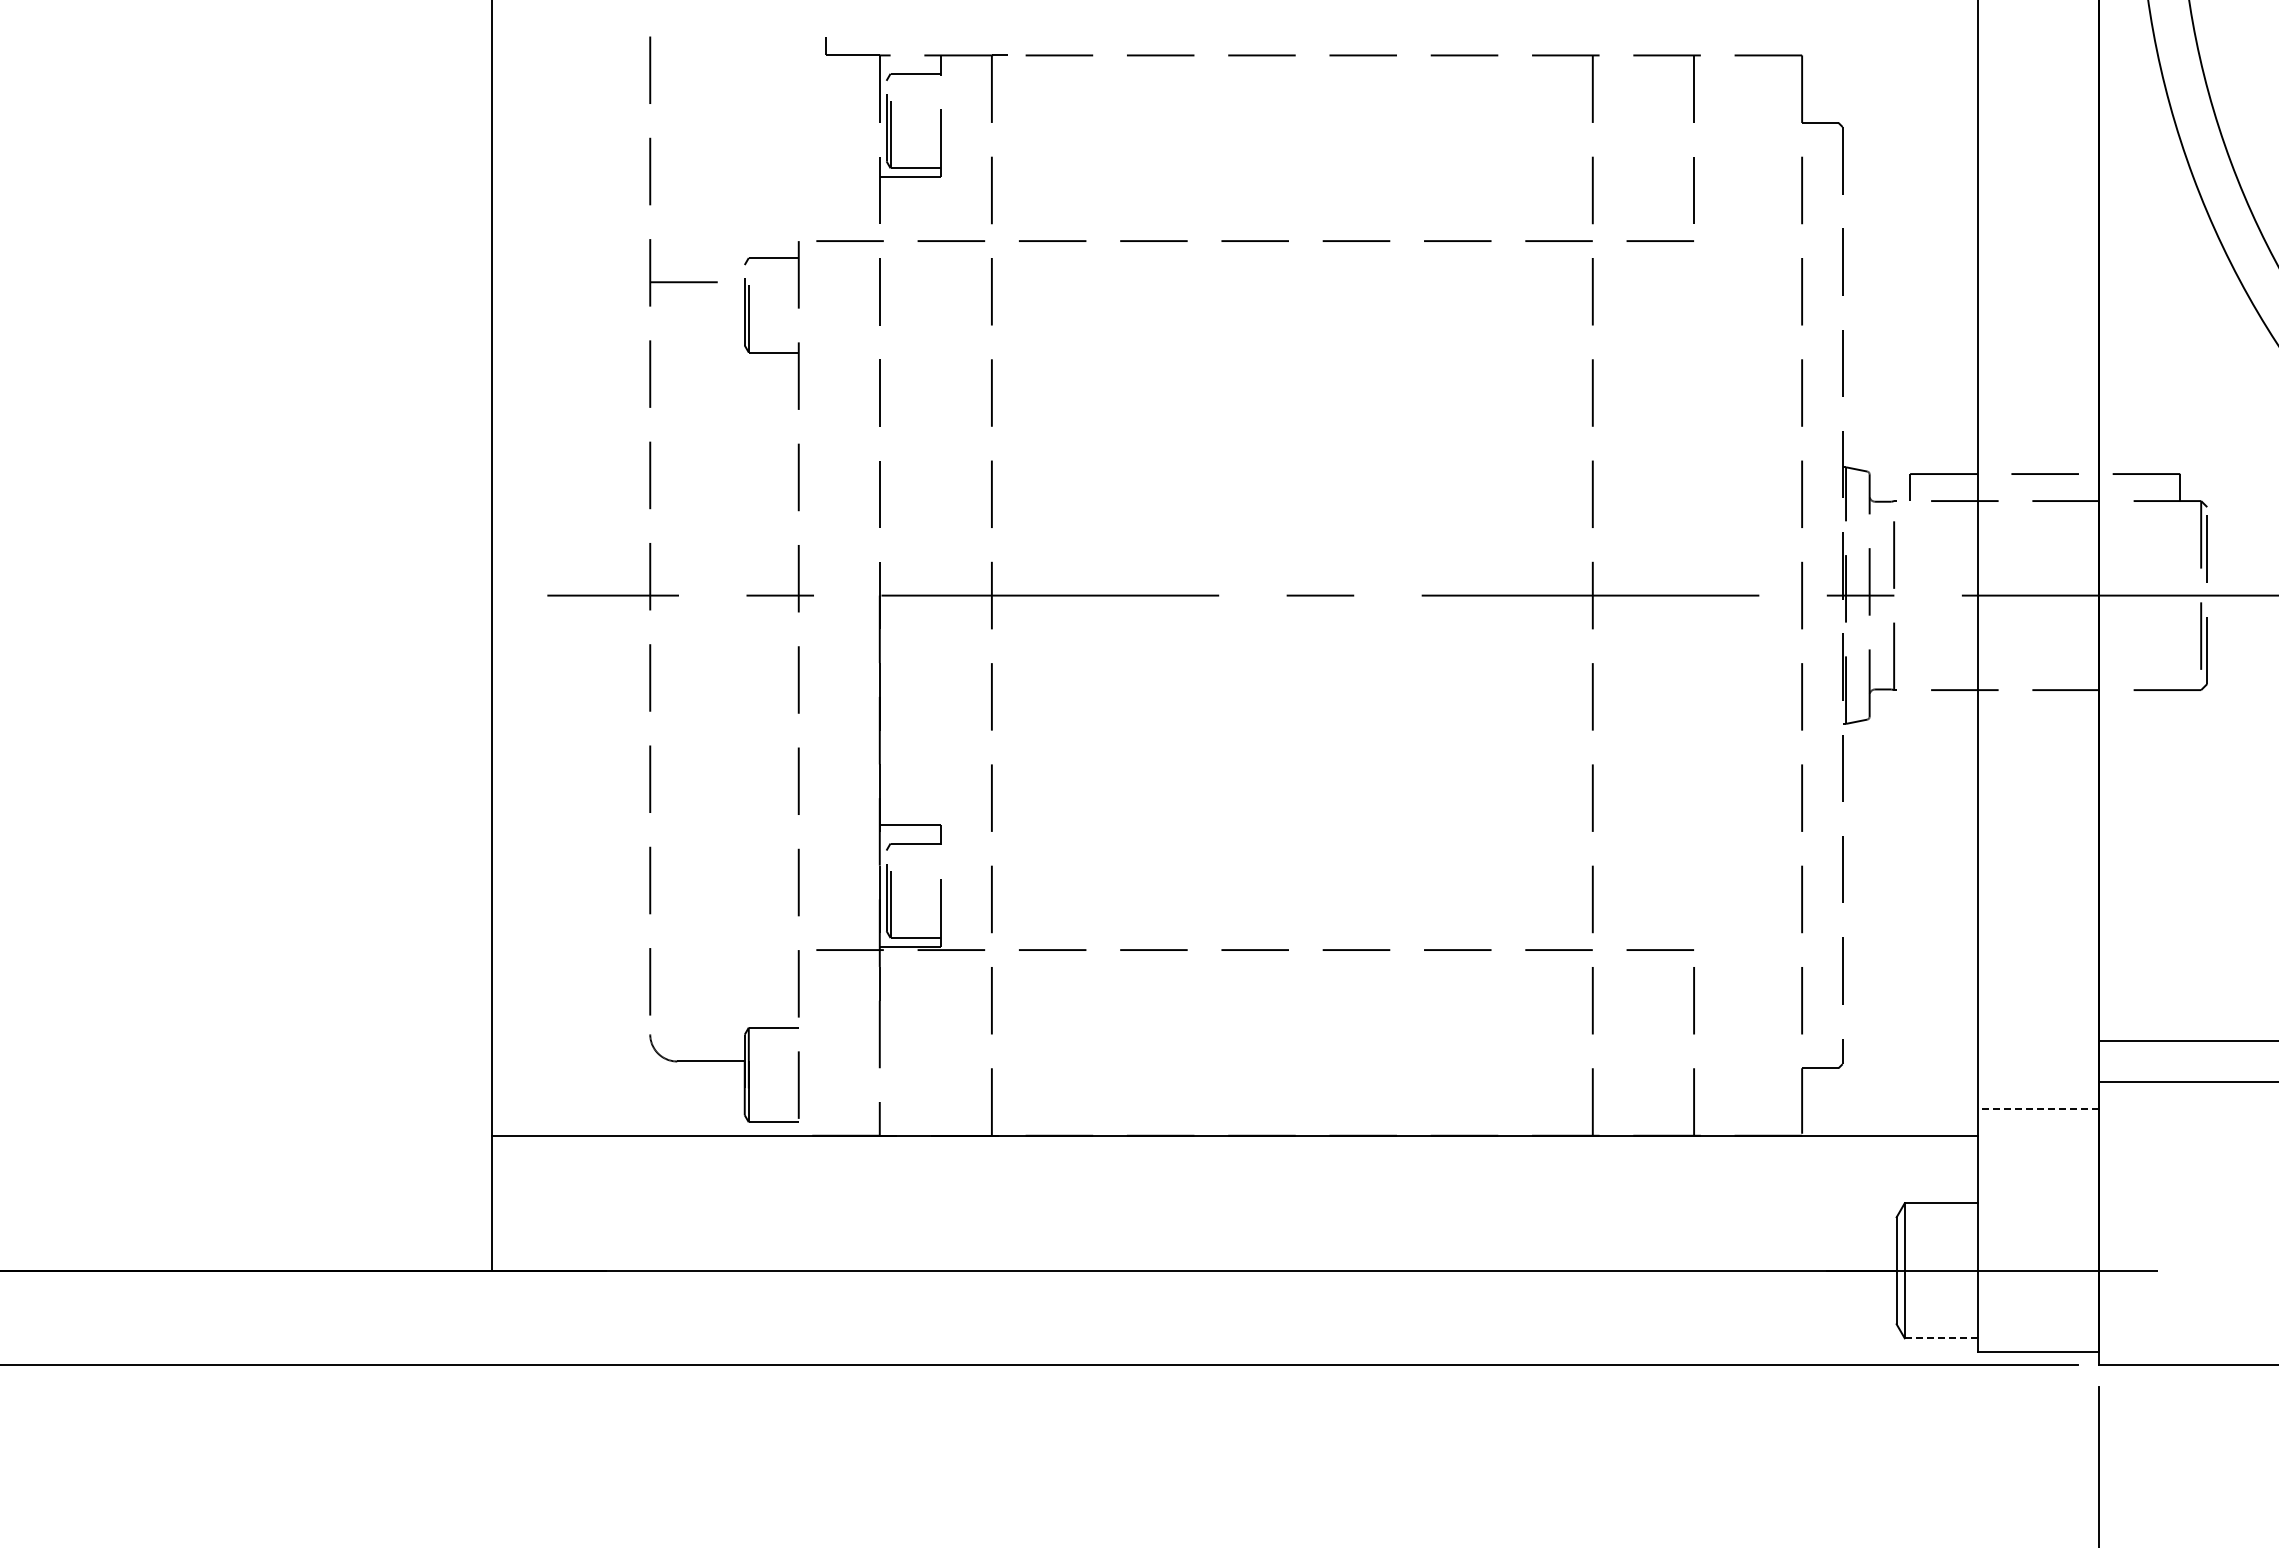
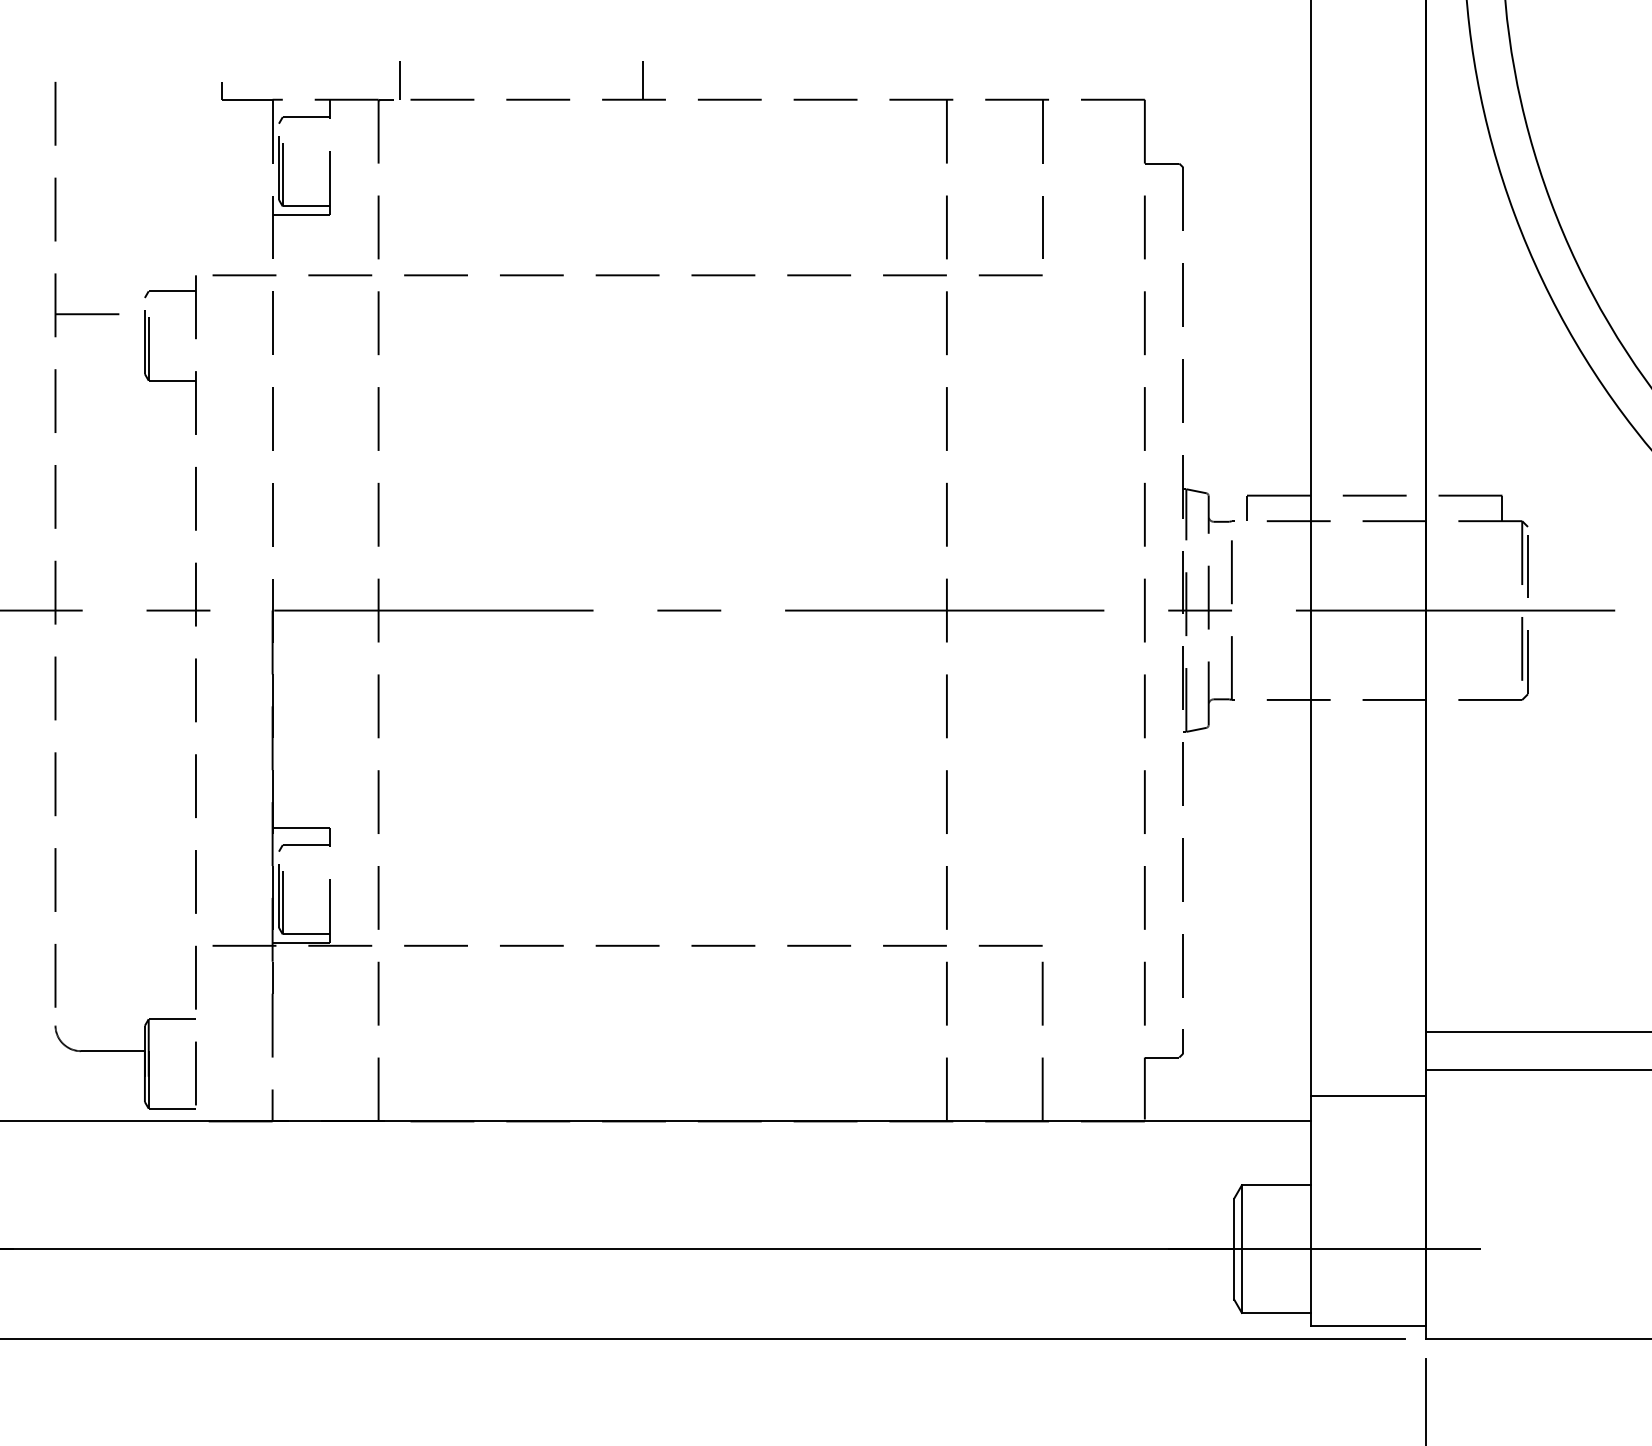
line: (1014, 34) -> (399, 79), added
line: (1271, 34) -> (643, 79), added
line: (2038, 1108) -> (1368, 1095), dashed -> solid
line: (1940, 1338) -> (1275, 1313), dashed -> solid

